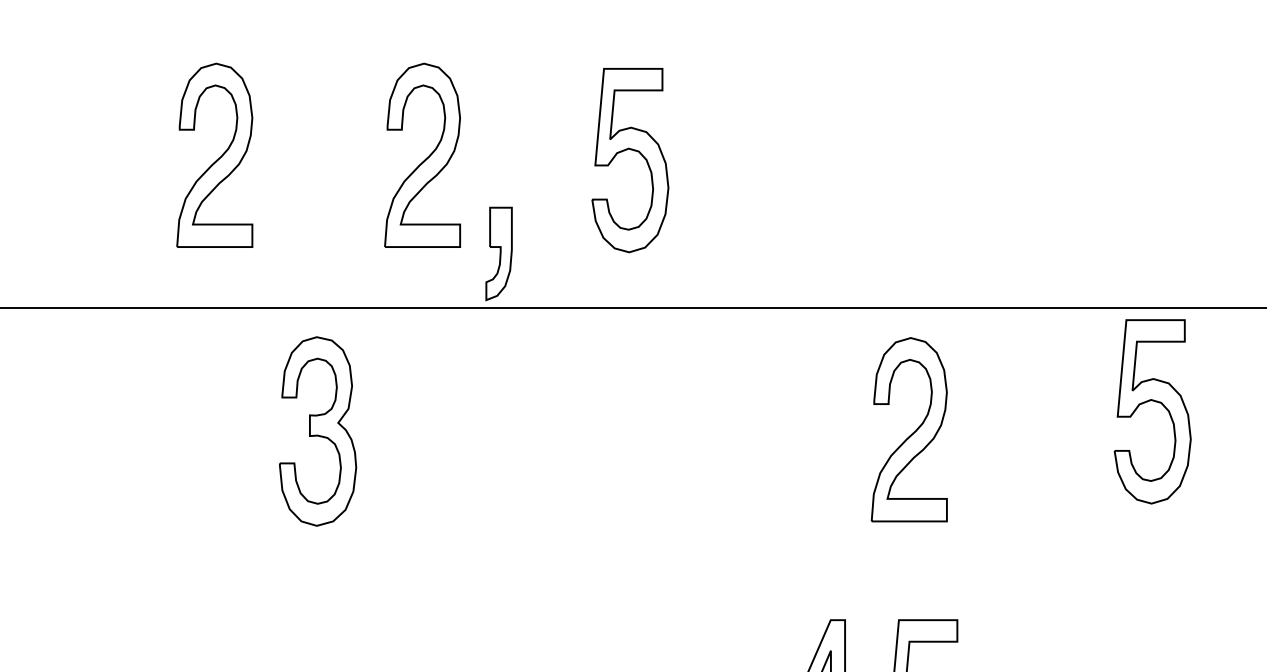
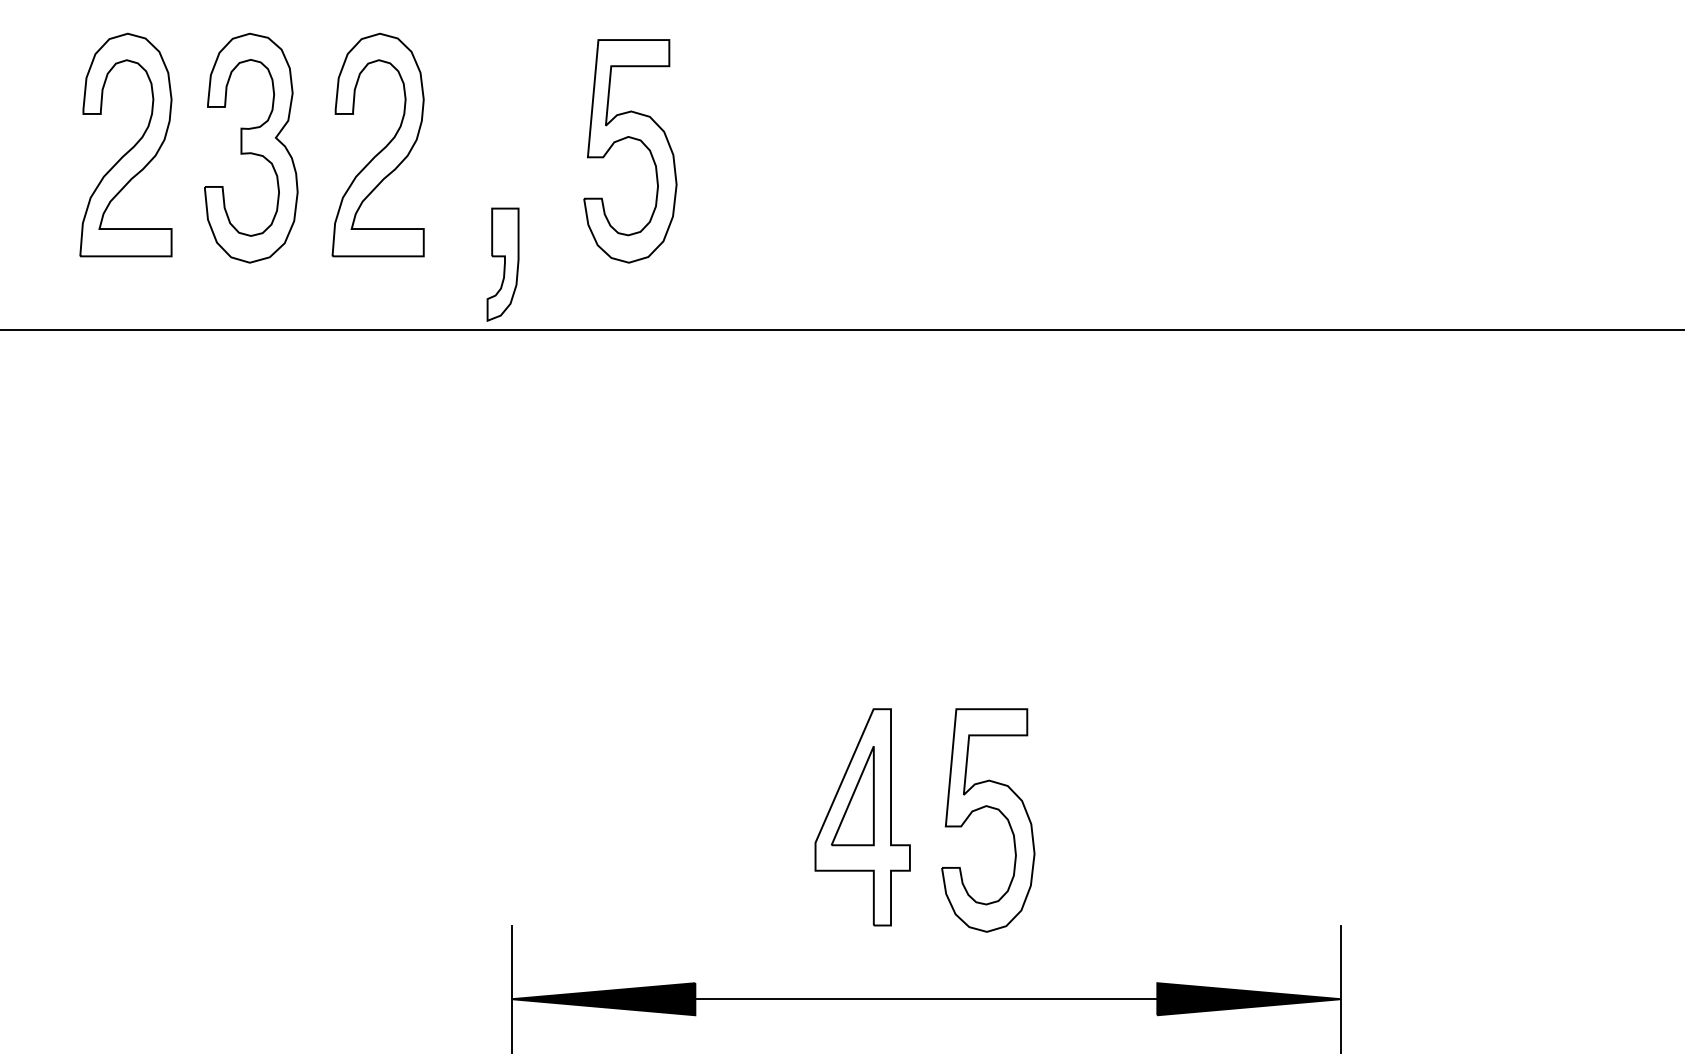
part: (498, 253) -> (502, 264), moved
part: (1155, 402) -> (1267, 444), removed
part: (318, 430) -> (251, 147), moved
part: (913, 432) -> (973, 481), removed

